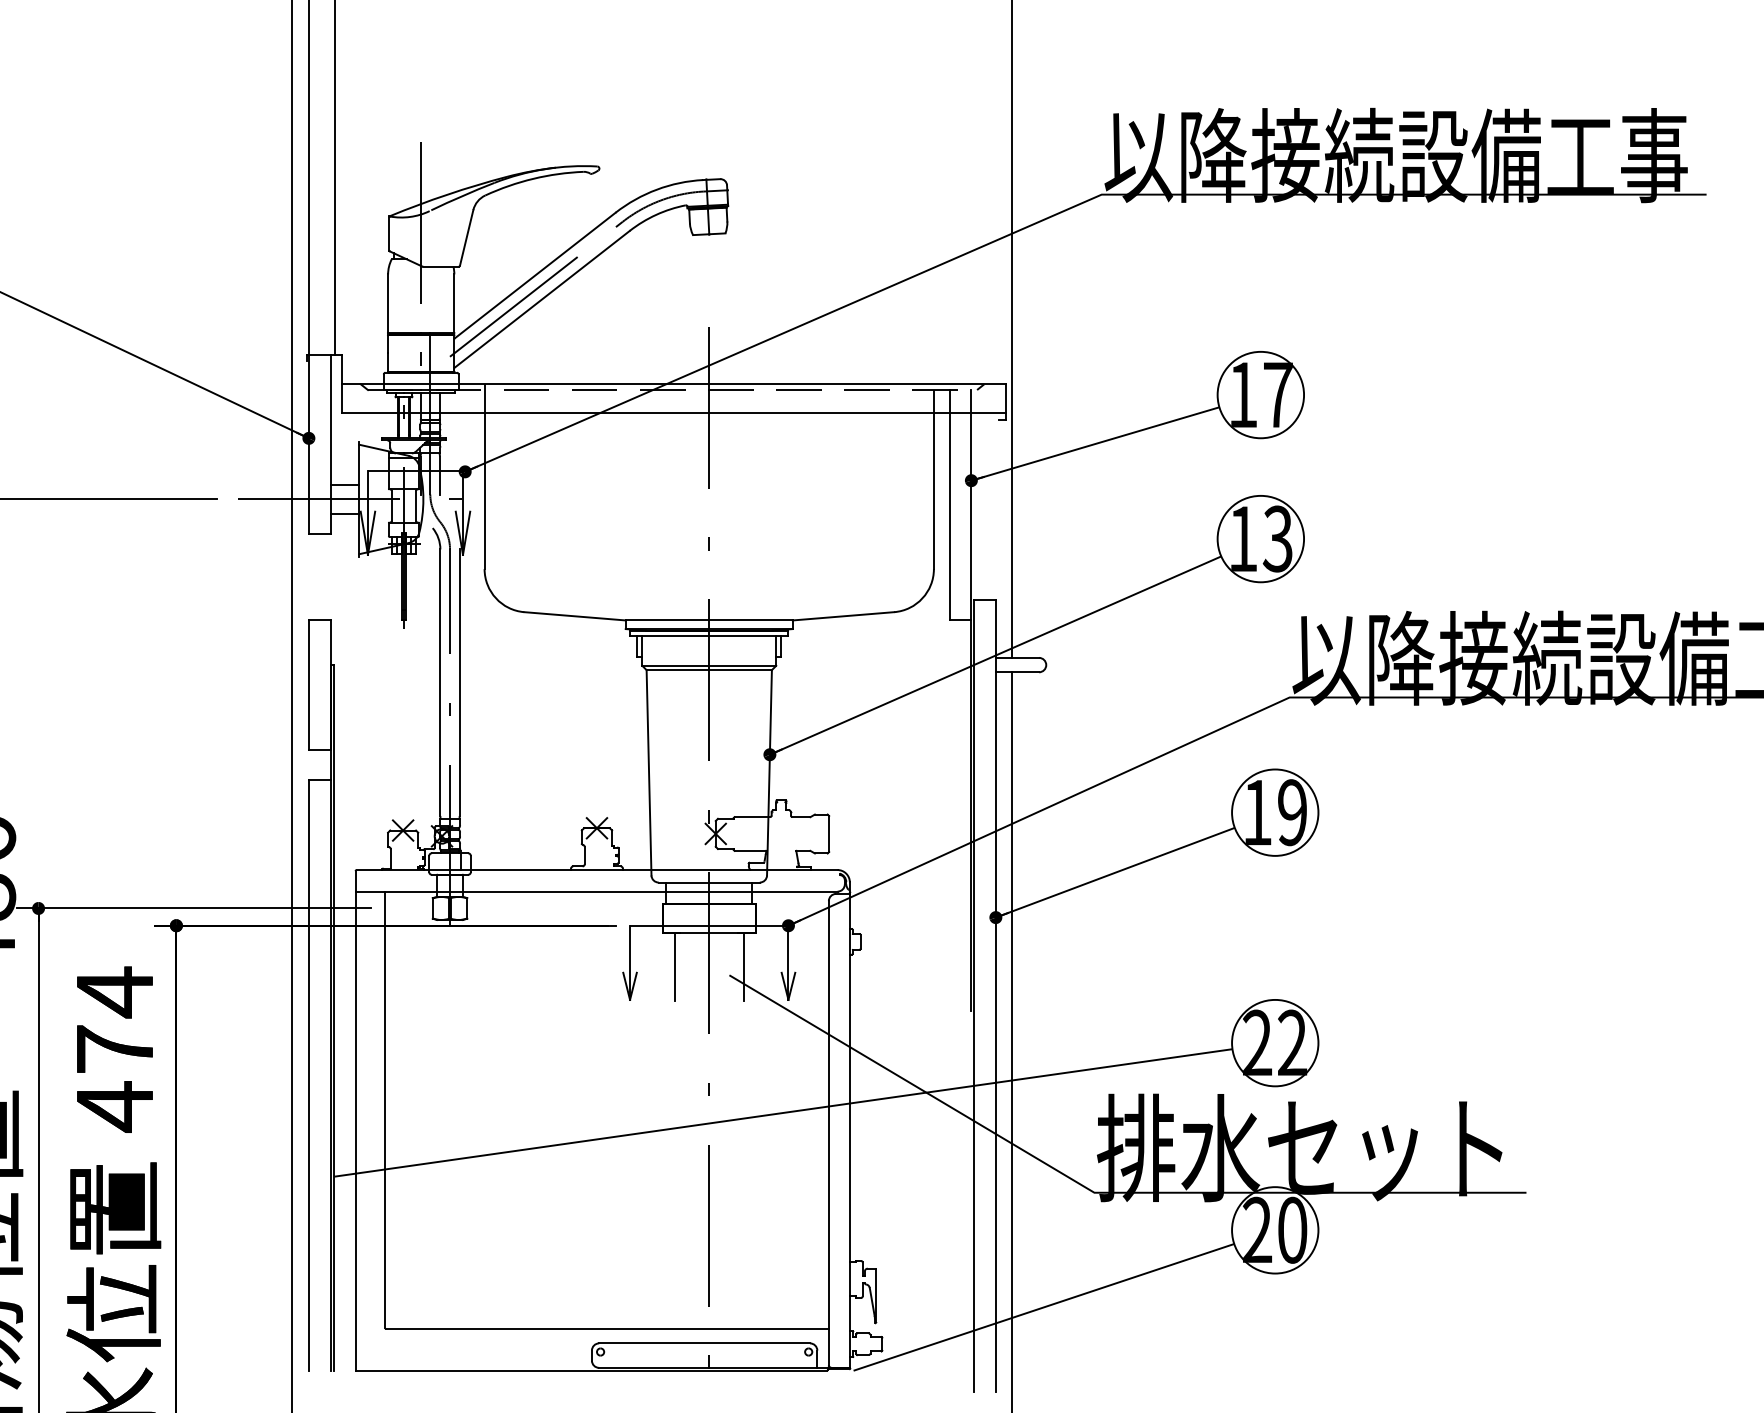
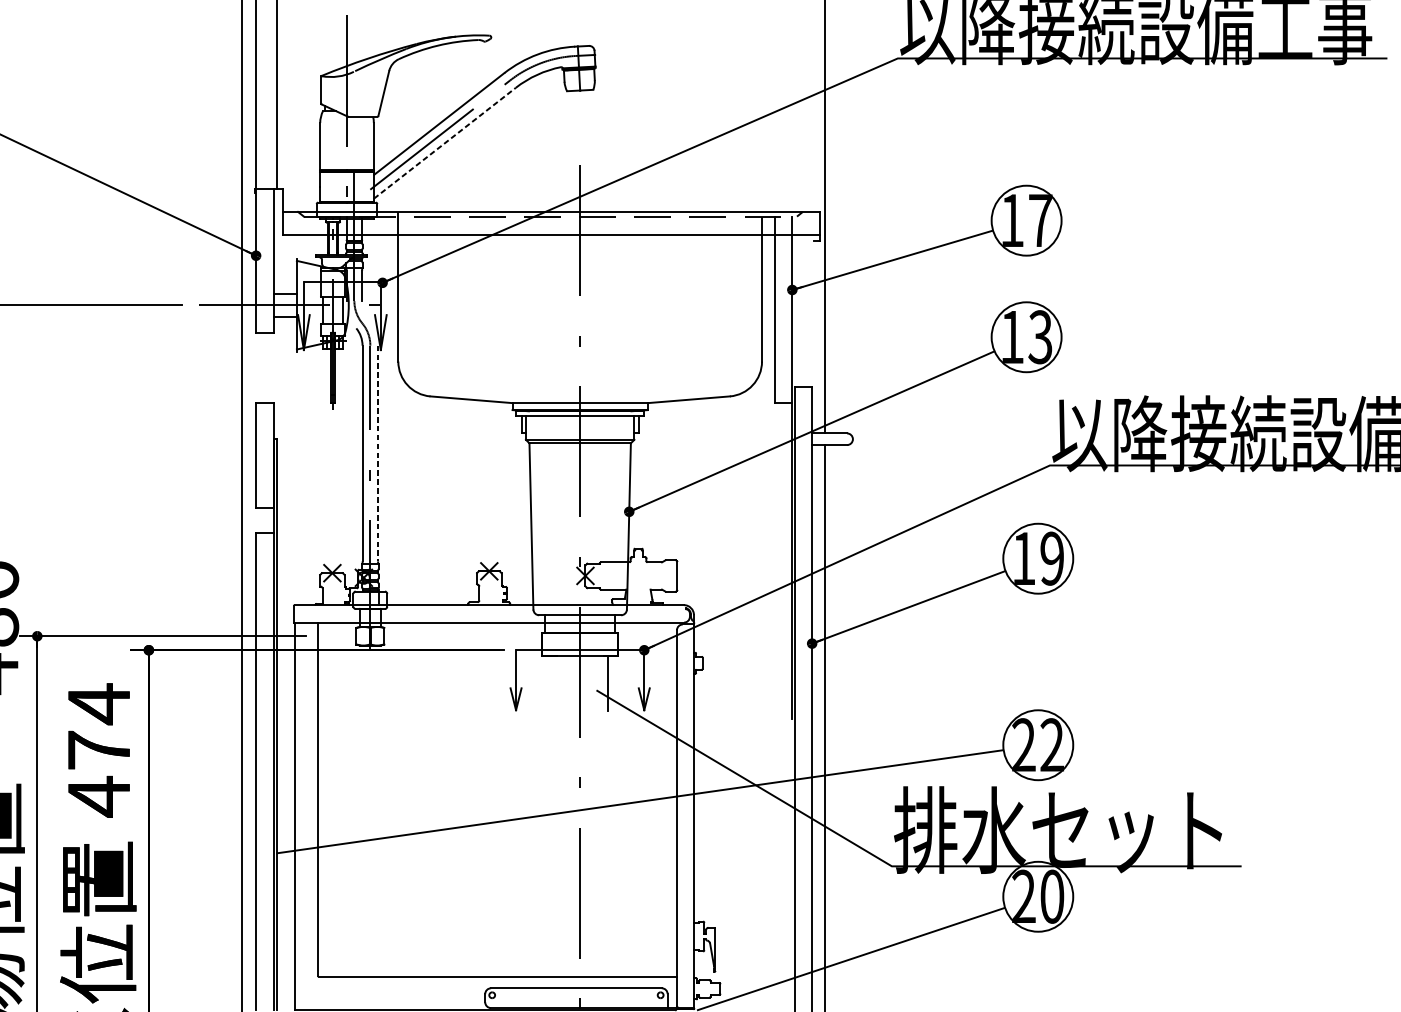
line: (542, 299) -> (445, 143), solid -> dashed
line: (459, 683) -> (378, 454), solid -> dashed
line: (675, 966) -> (552, 683), removed

